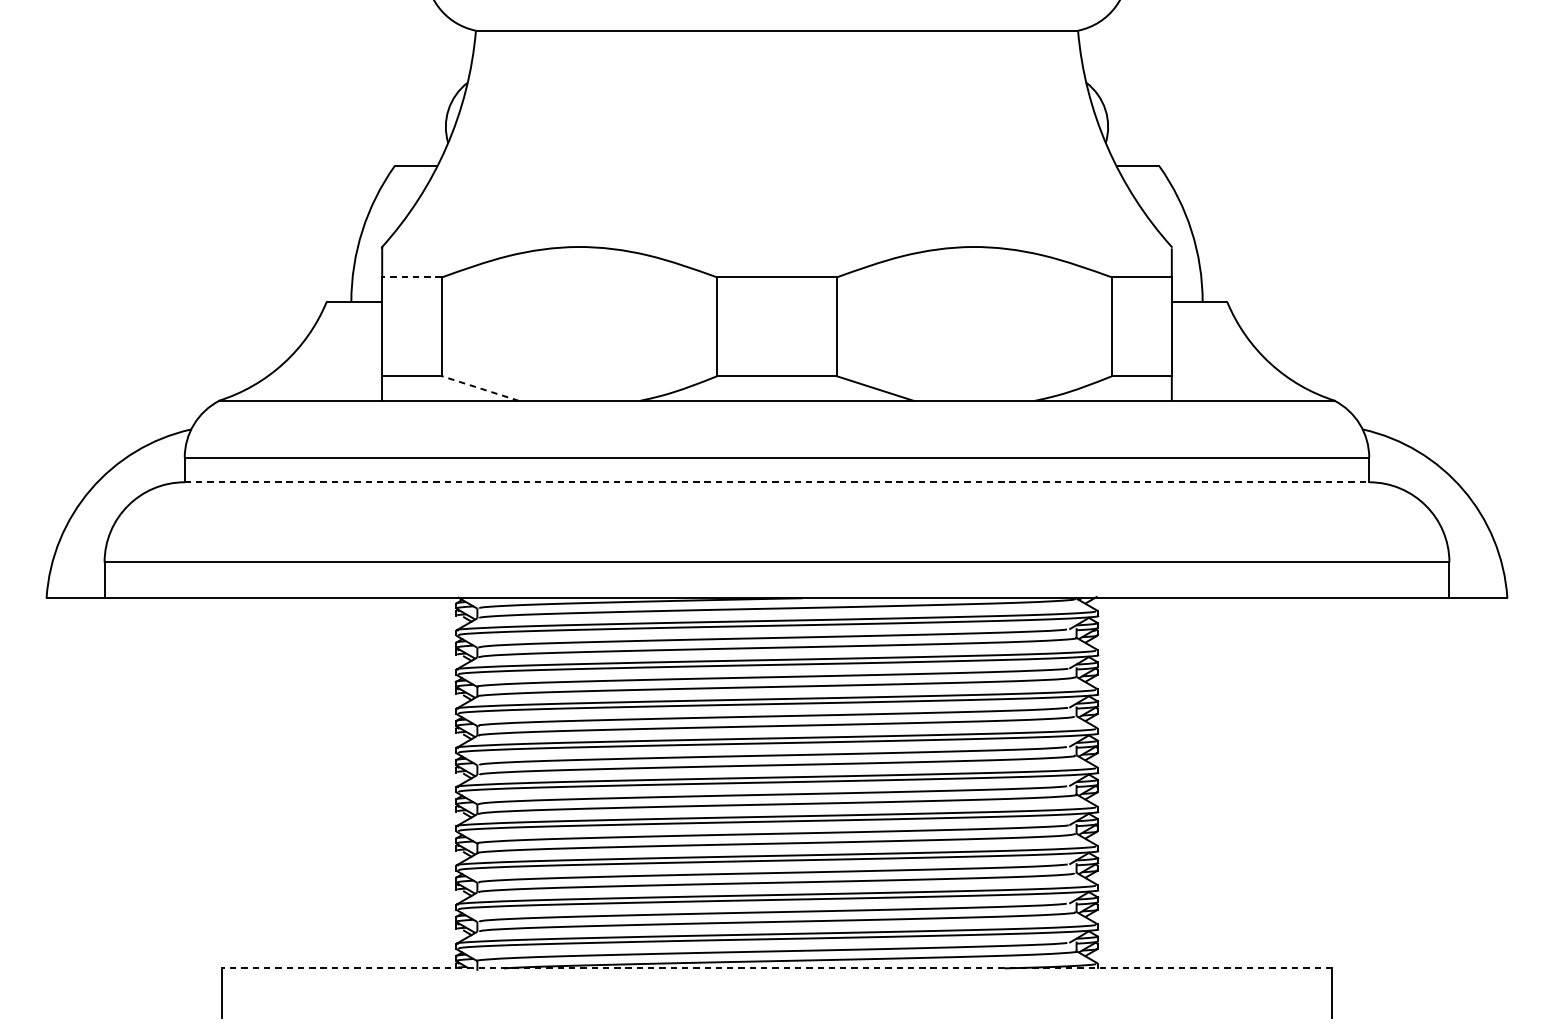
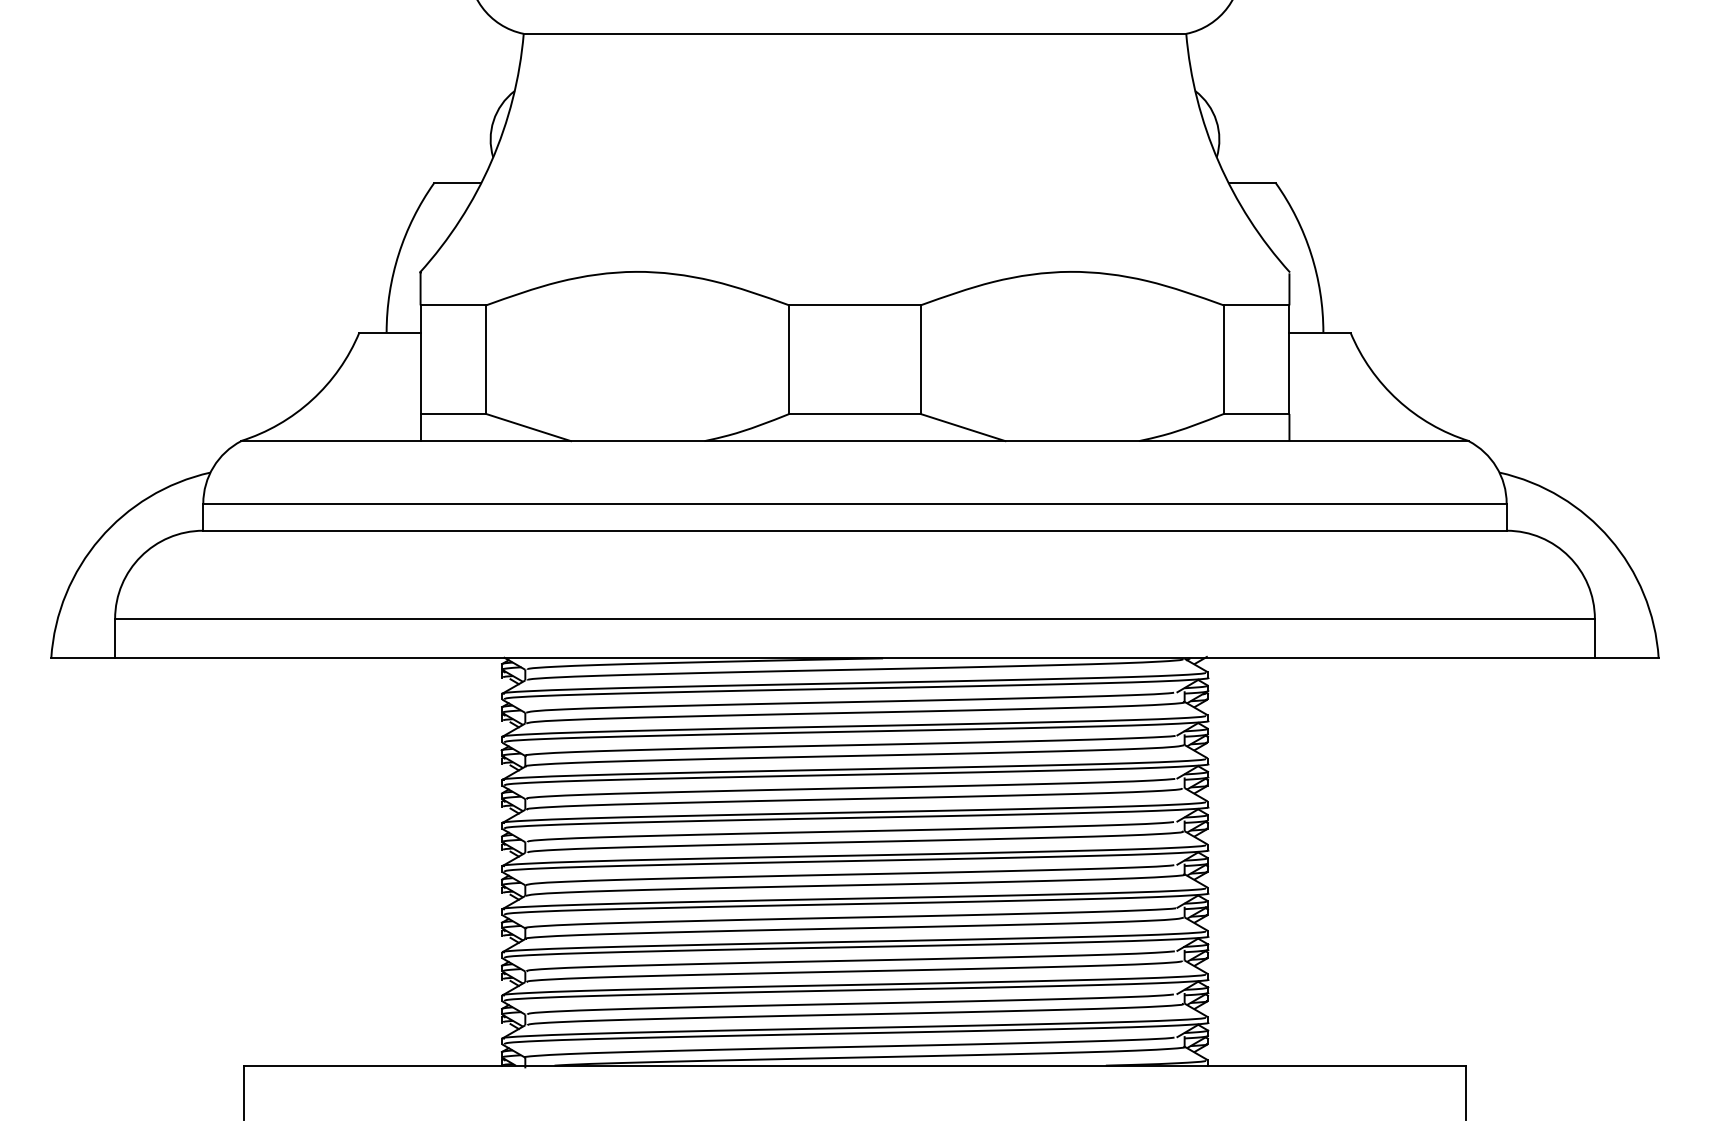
line: (412, 277) -> (453, 305), dashed -> solid
line: (480, 388) -> (528, 427), dashed -> solid
line: (777, 482) -> (855, 530), dashed -> solid
line: (777, 968) -> (855, 1065), dashed -> solid

